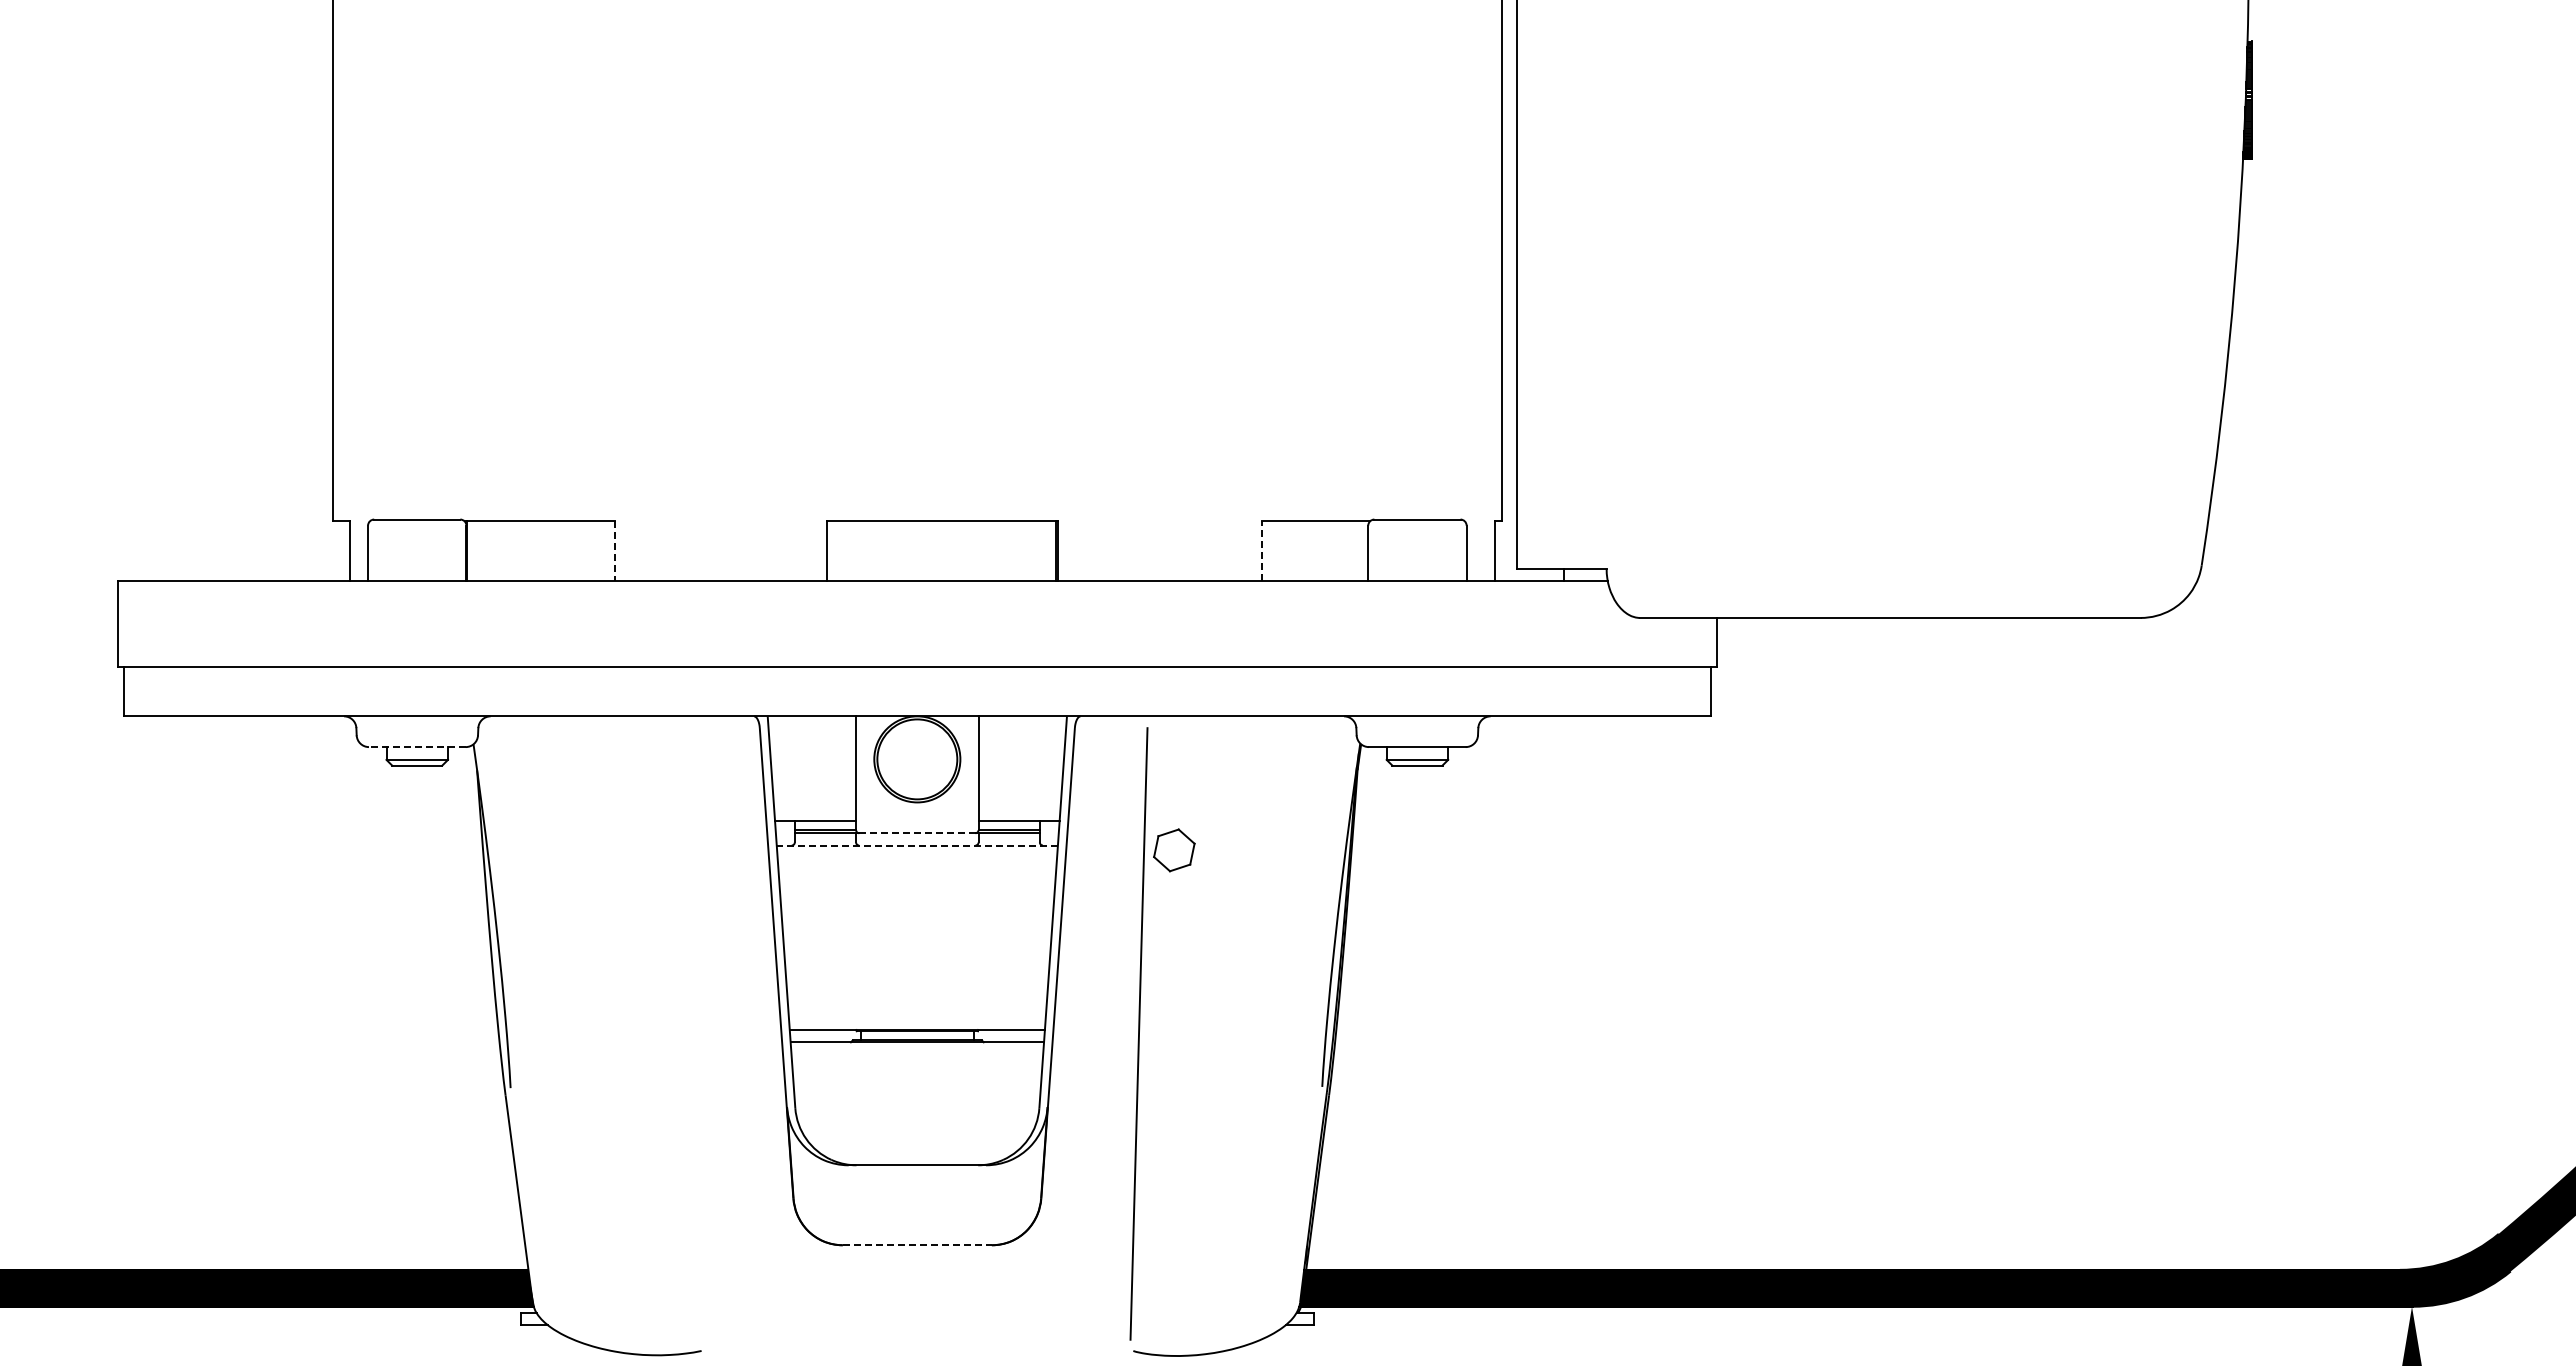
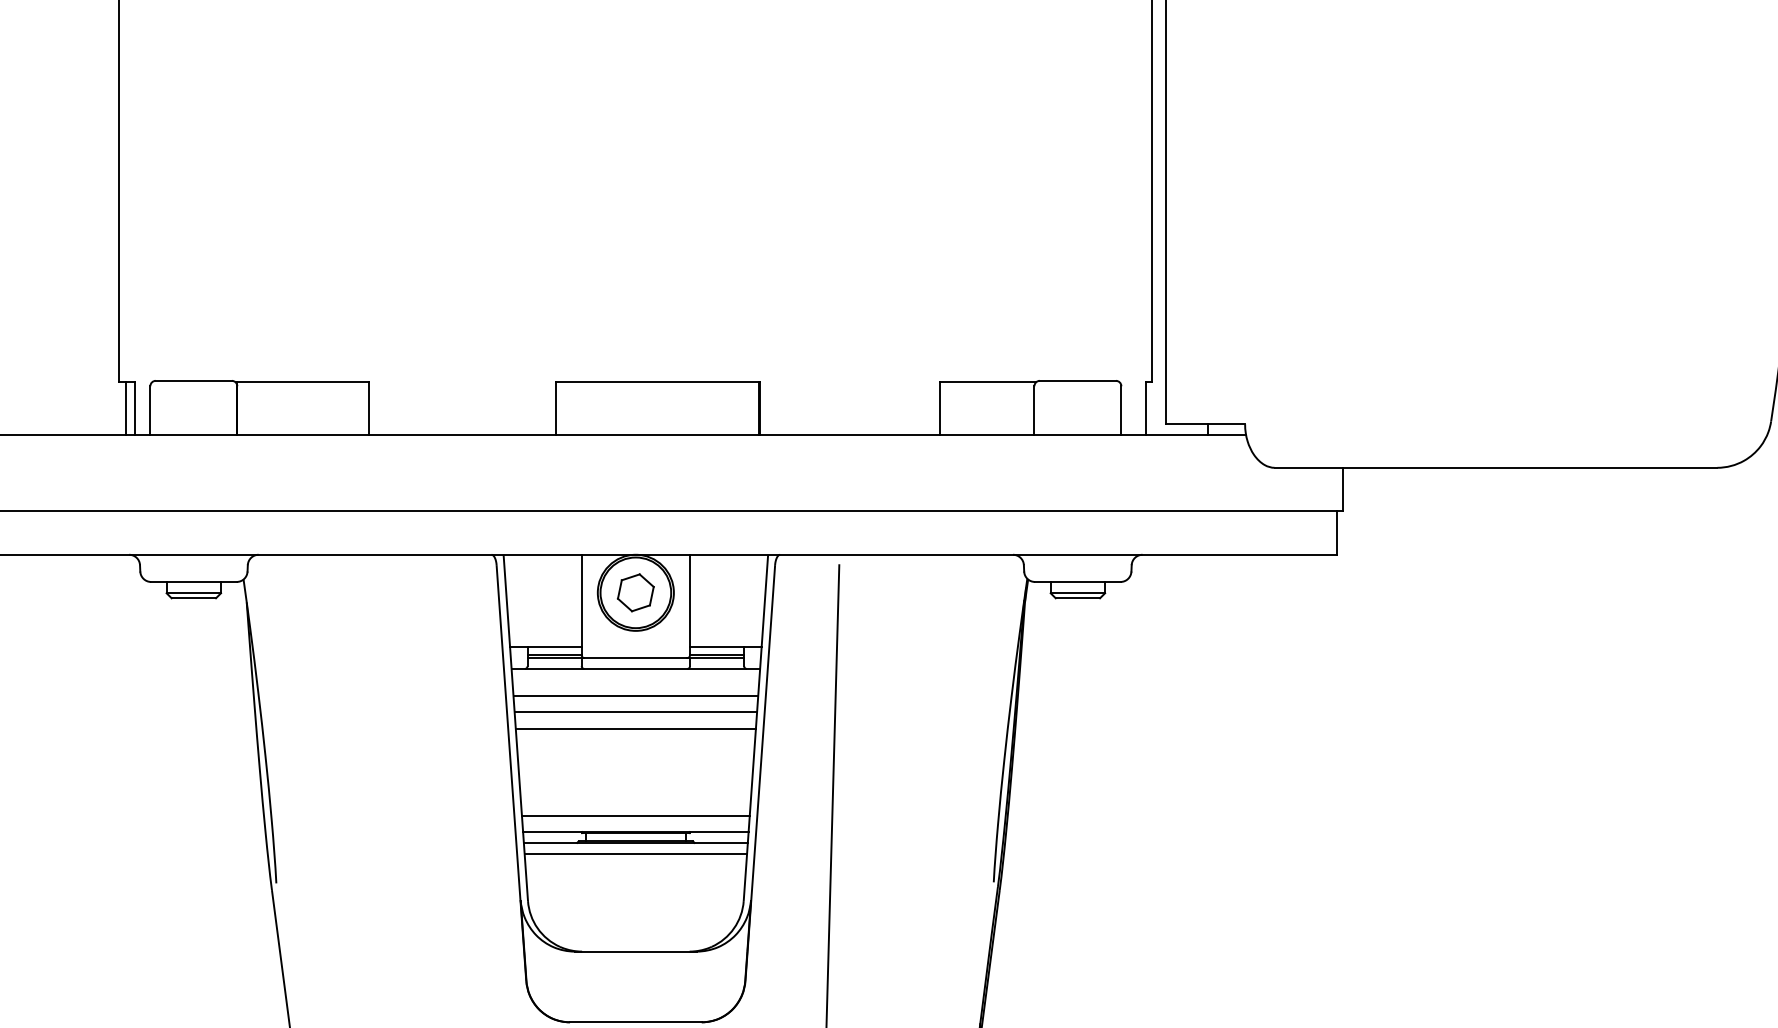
line: (340, 551) -> (125, 409), added
line: (615, 551) -> (369, 409), dashed -> solid
line: (1261, 551) -> (940, 409), dashed -> solid
line: (416, 747) -> (193, 582), dashed -> solid
line: (917, 833) -> (636, 658), dashed -> solid
line: (917, 845) -> (636, 668), dashed -> solid
part: (1174, 850) -> (636, 592), moved
line: (916, 876) -> (635, 696), added
line: (917, 894) -> (636, 712), added
line: (917, 913) -> (636, 729), added
line: (917, 1011) -> (636, 815), added
line: (917, 1054) -> (636, 853), added
line: (917, 1245) -> (636, 1022), dashed -> solid

